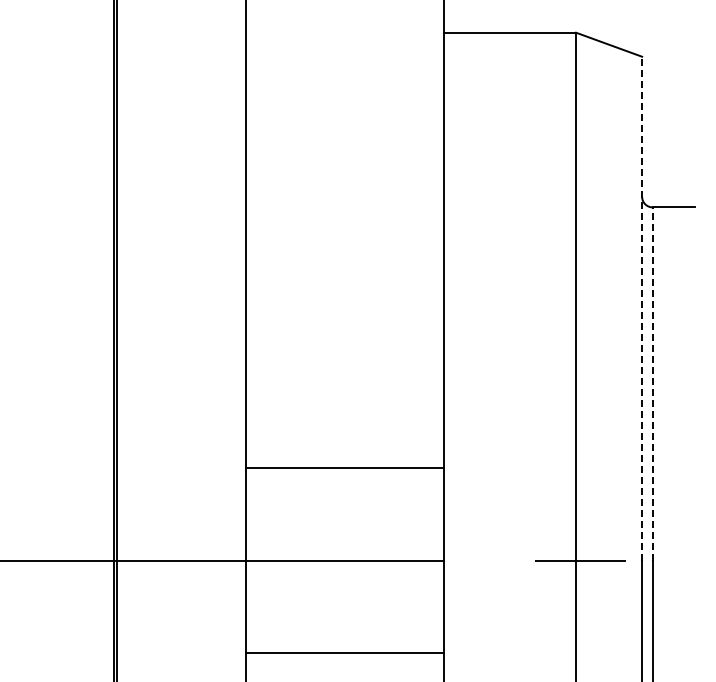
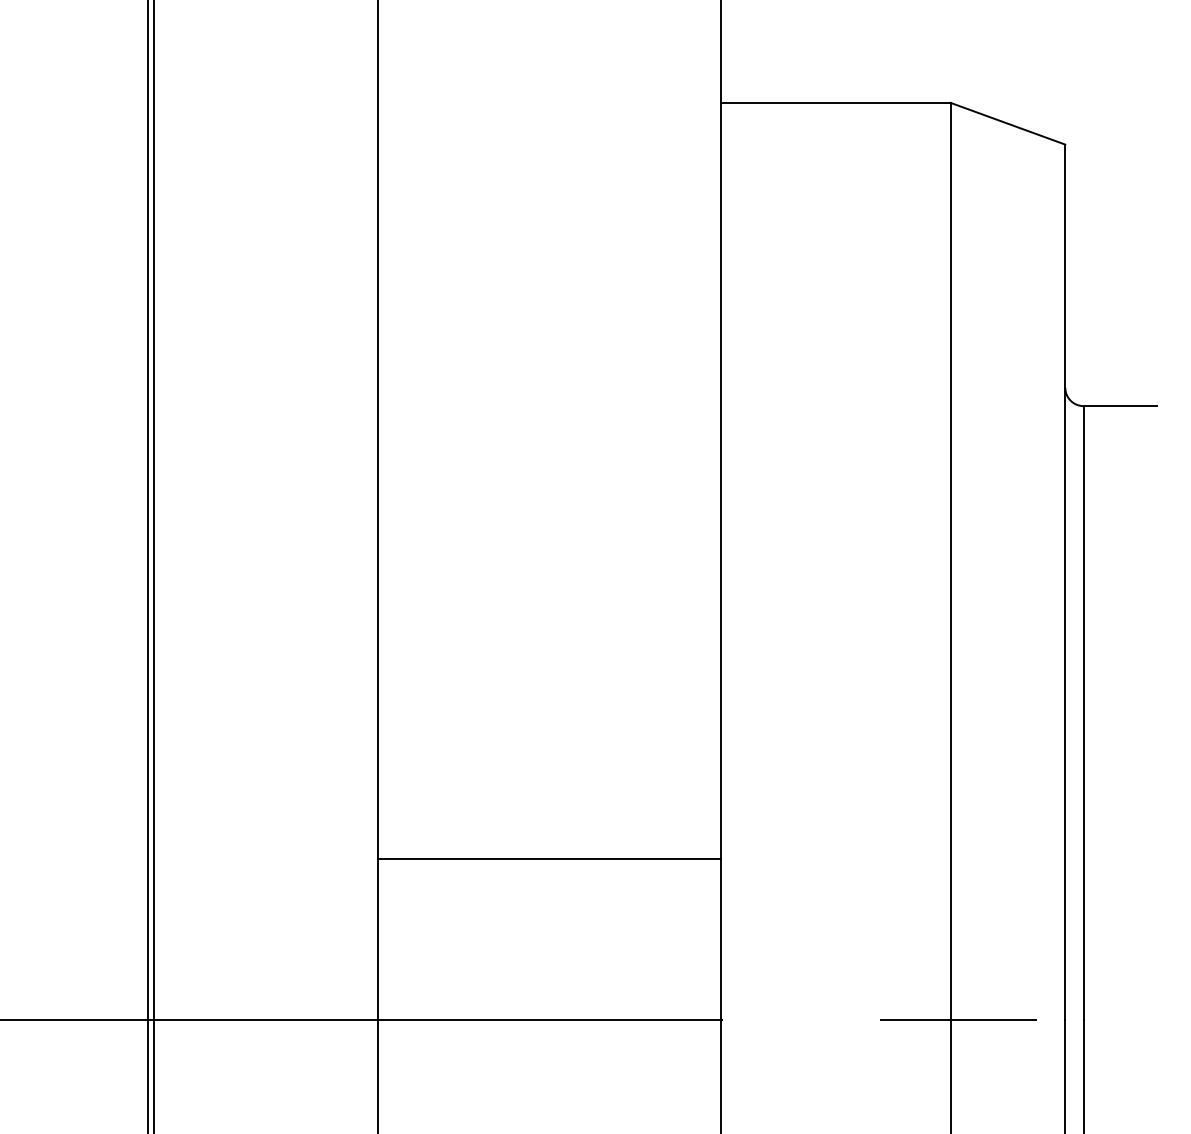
line: (642, 308) -> (1065, 581), dashed -> solid
line: (652, 384) -> (1083, 713), dashed -> solid

